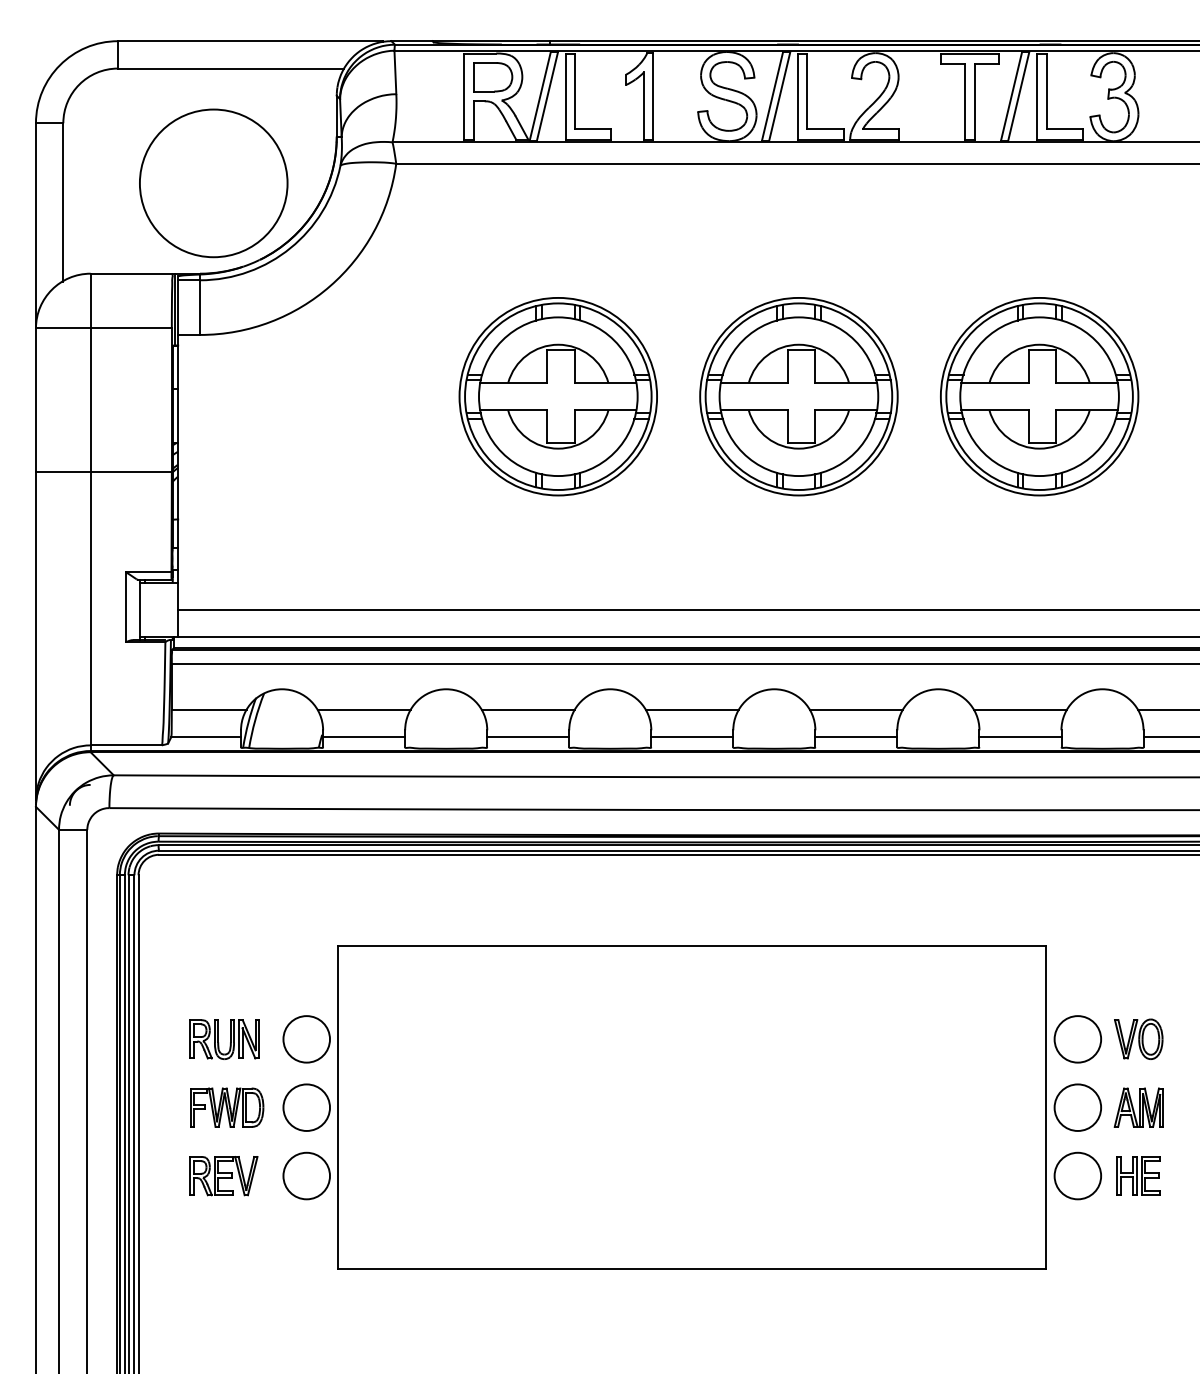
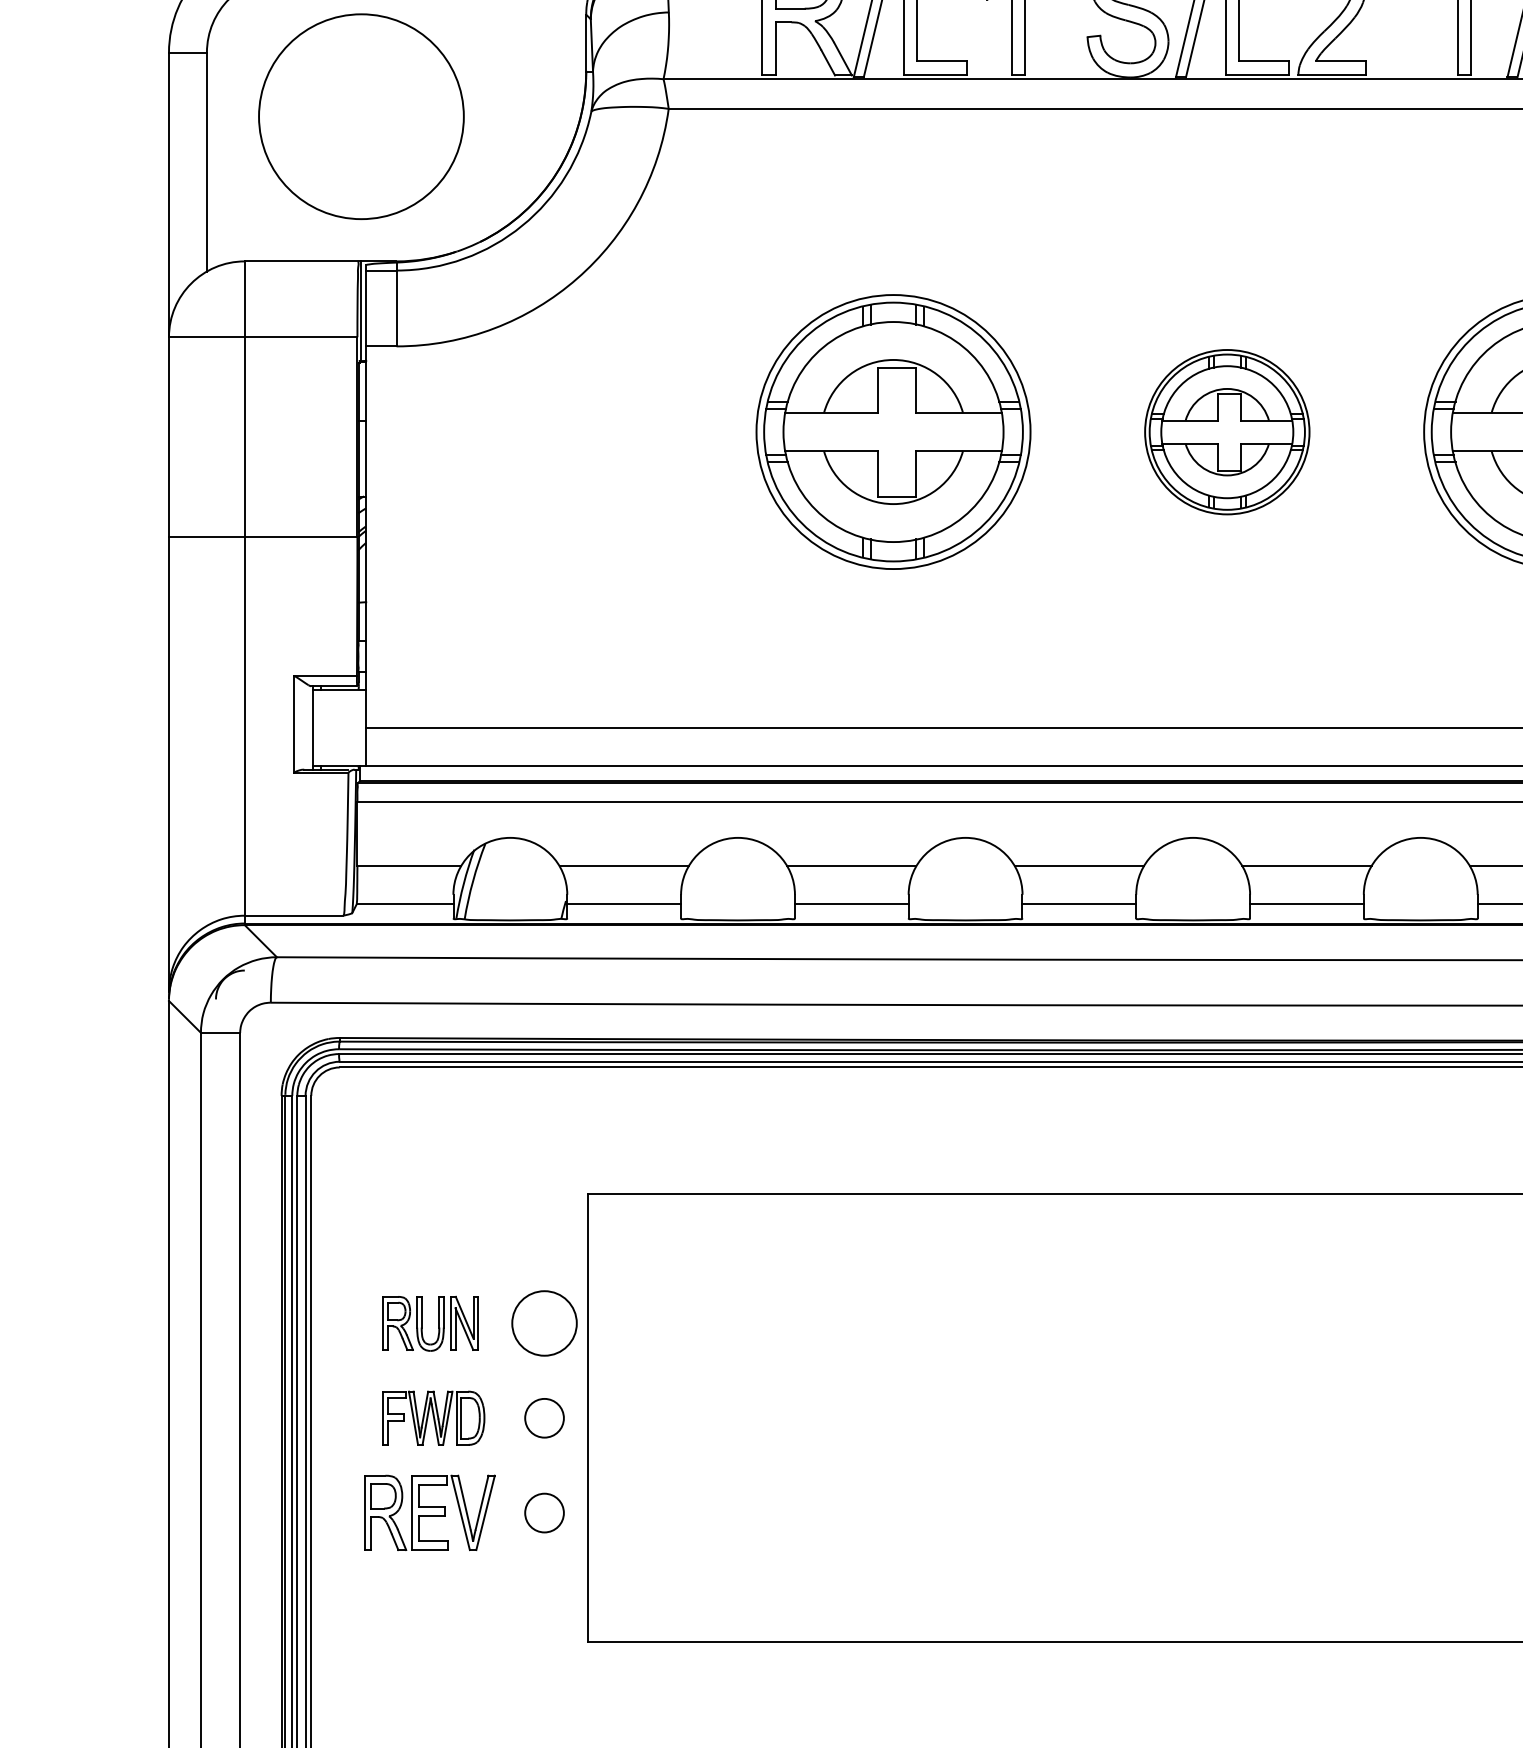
circle: (213, 183) -> (361, 116), moved
part: (798, 396) -> (1226, 431), size x0.6
circle: (306, 1107) -> (544, 1417), size x0.6
circle: (306, 1175) -> (544, 1512), size x0.6
part: (223, 1176) -> (429, 1513), size x1.4

